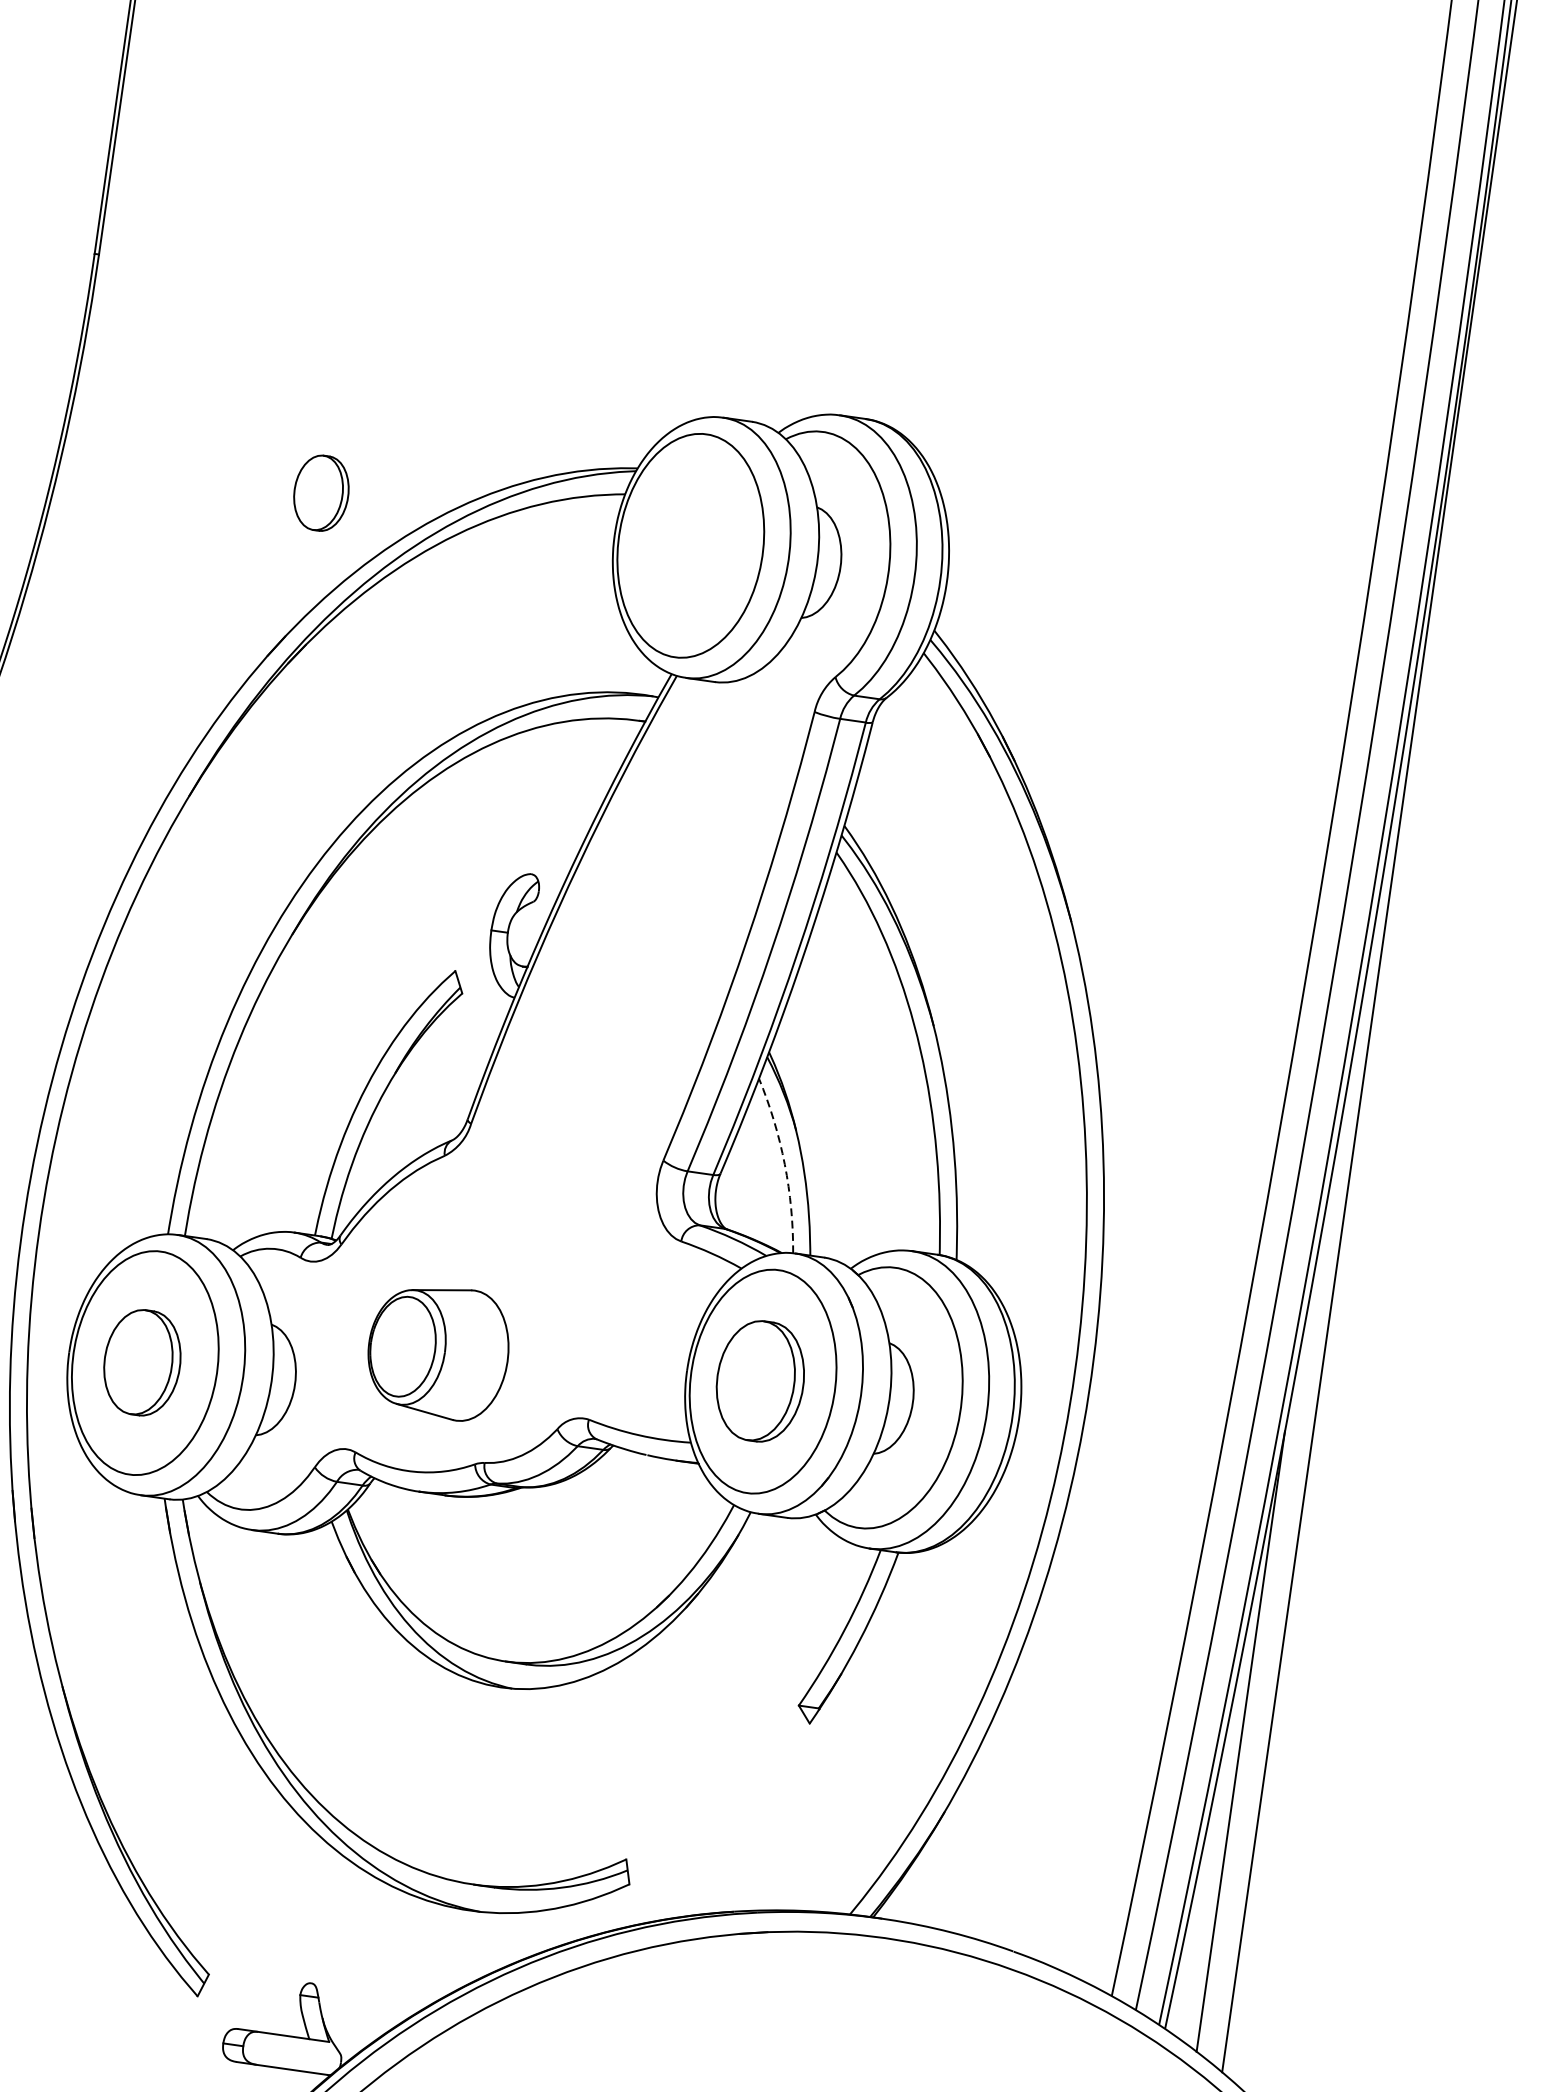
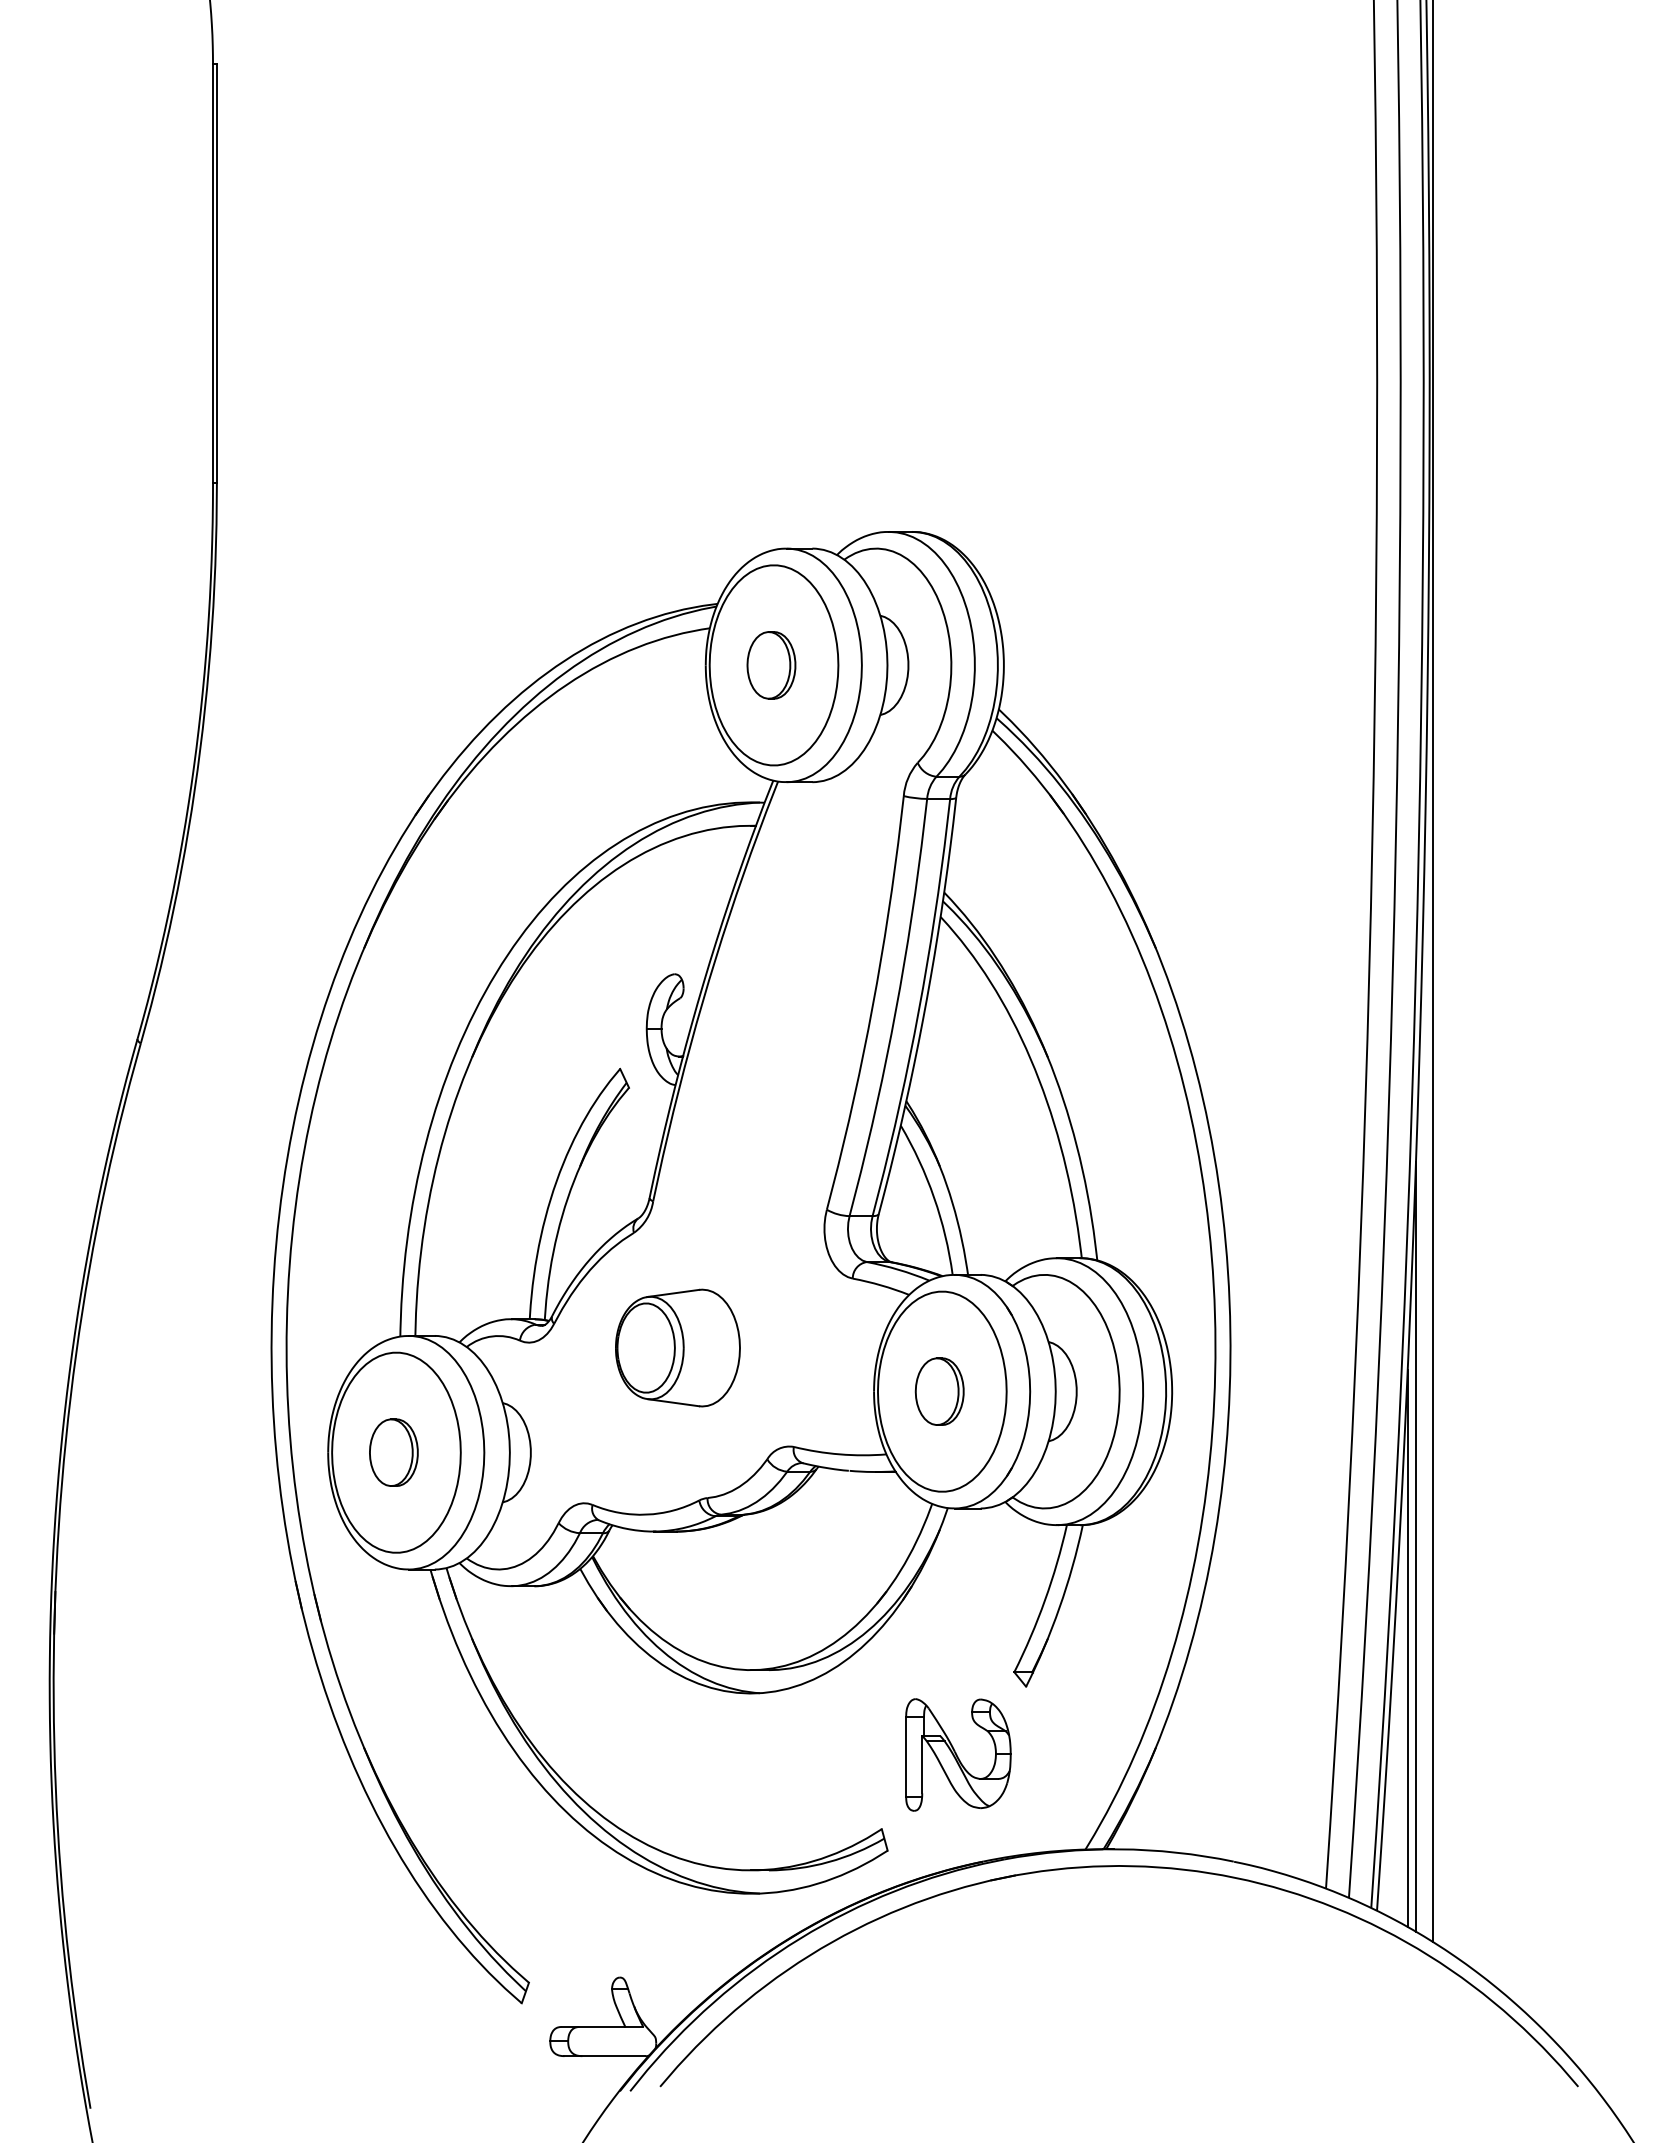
part: (321, 493) -> (771, 665), moved
arc: (785, 1164) -> (934, 1197), dashed -> solid
part: (438, 1351) -> (677, 1347), moved
part: (142, 1362) -> (393, 1452), size x0.71
part: (760, 1381) -> (939, 1391), size x0.62
line: (1265, 1629) -> (1415, 1546), added
part: (723, 1788) -> (958, 1754), added

